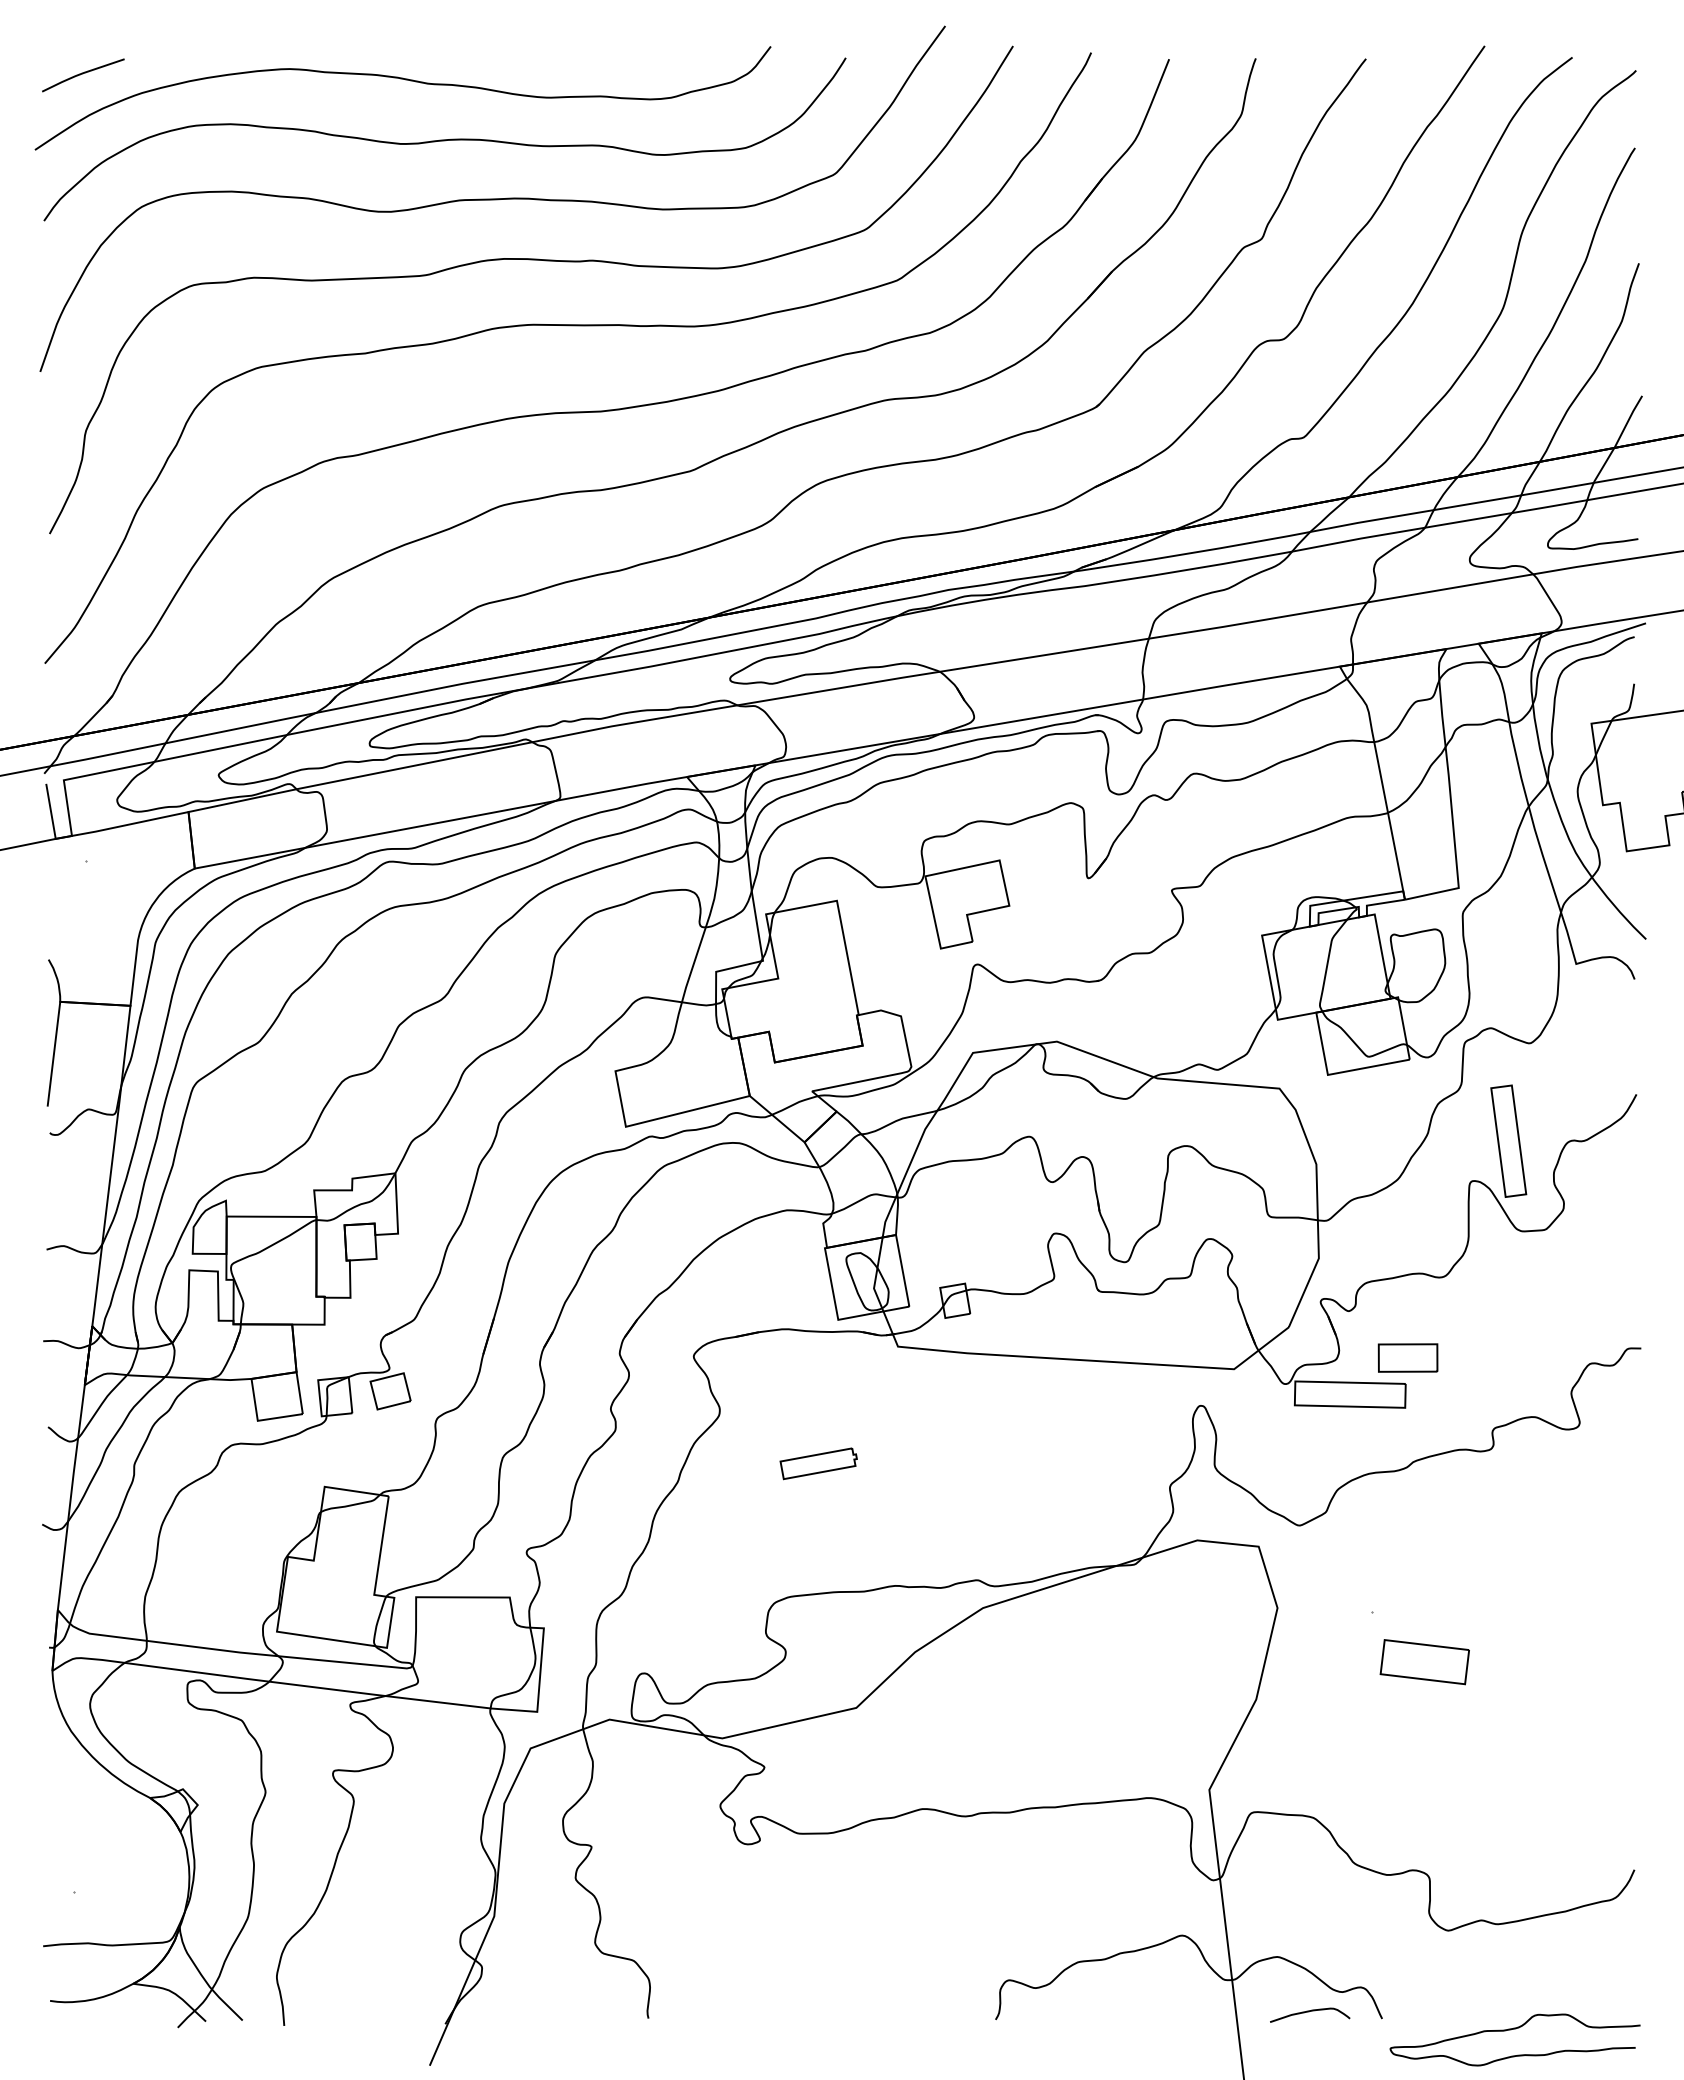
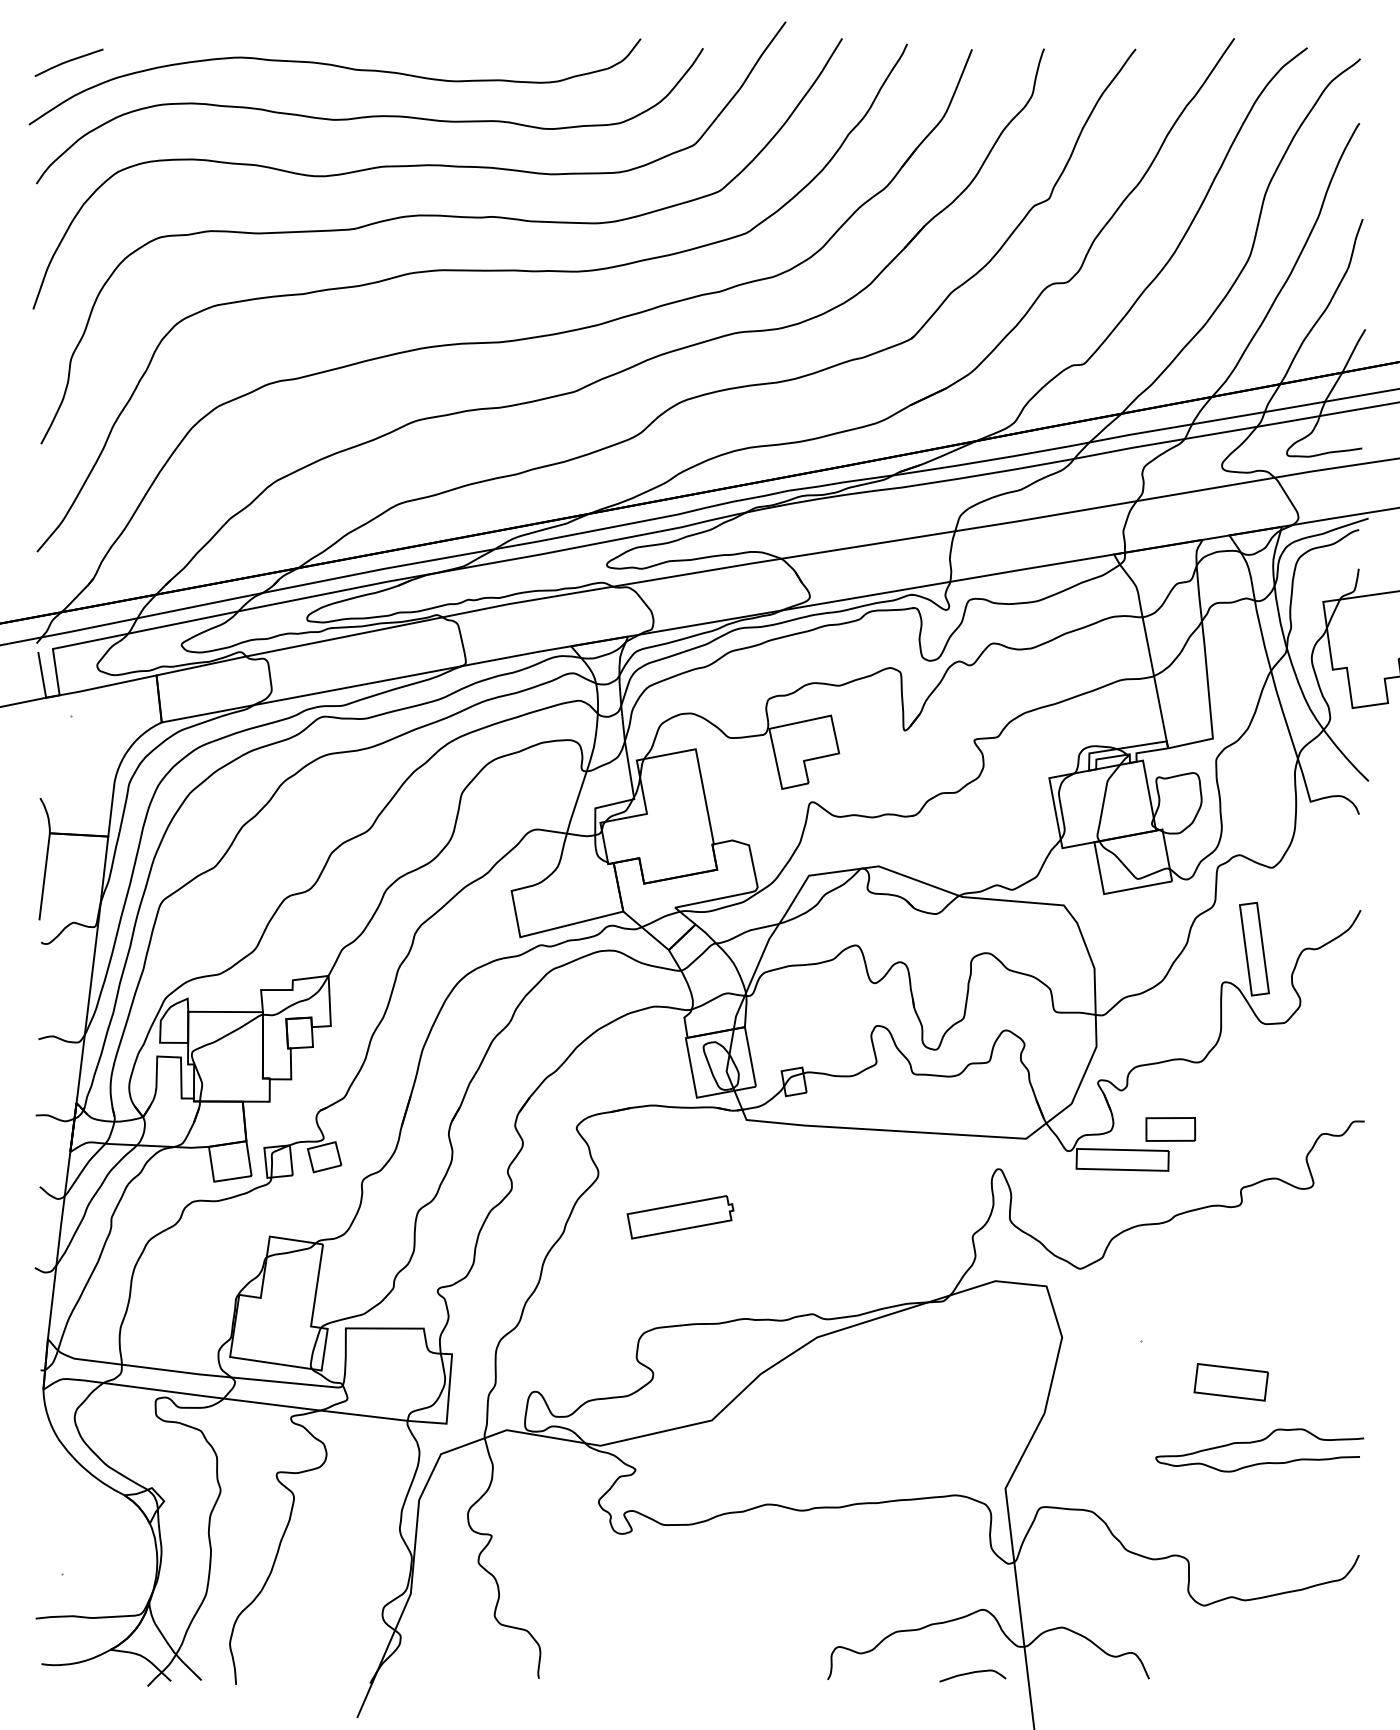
part: (818, 1463) -> (680, 1217), size x1.67
part: (1424, 1662) -> (1230, 1382), moved
curve: (1309, 2012) -> (972, 1673), moved
curve: (1511, 2030) -> (1256, 1442), moved

